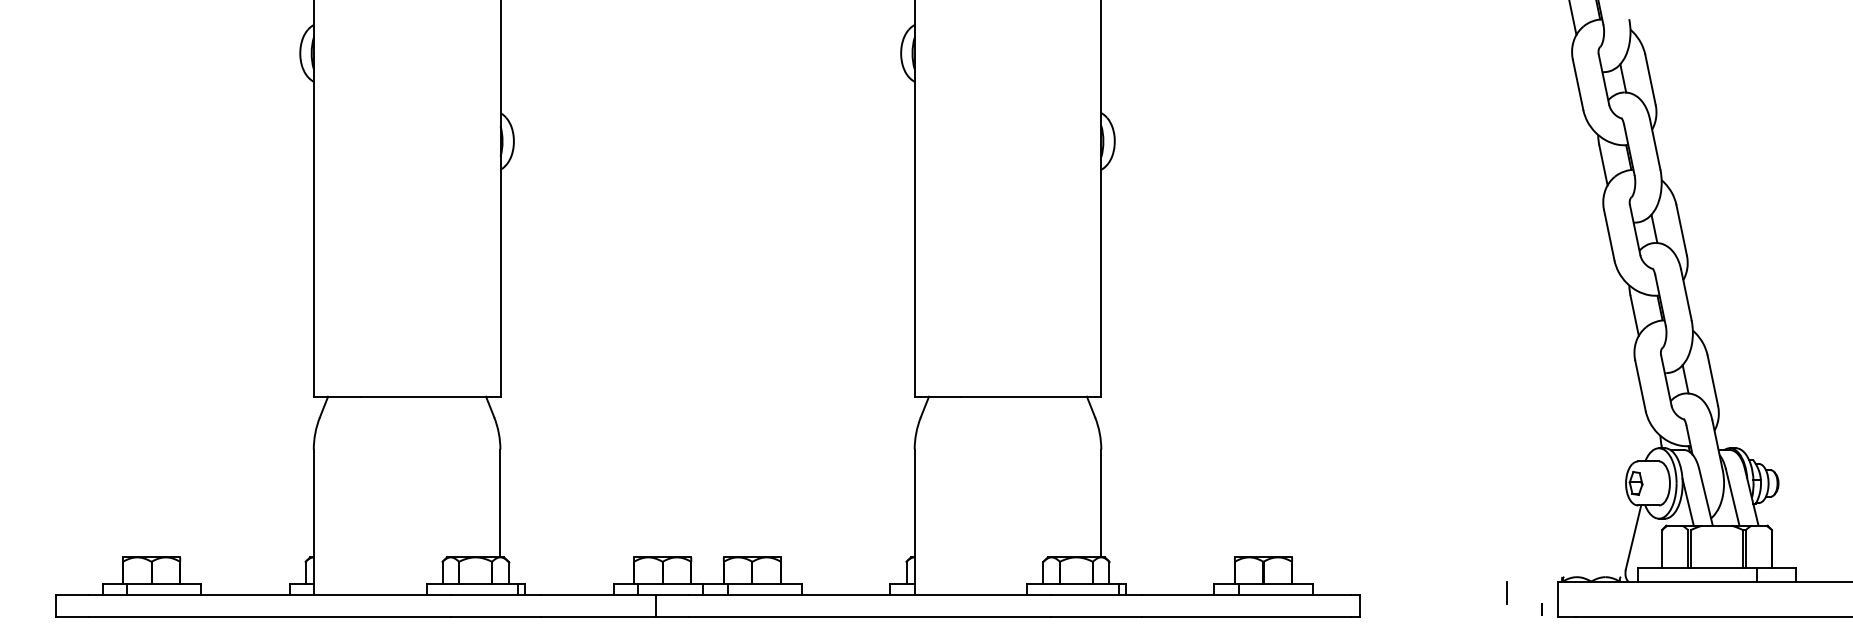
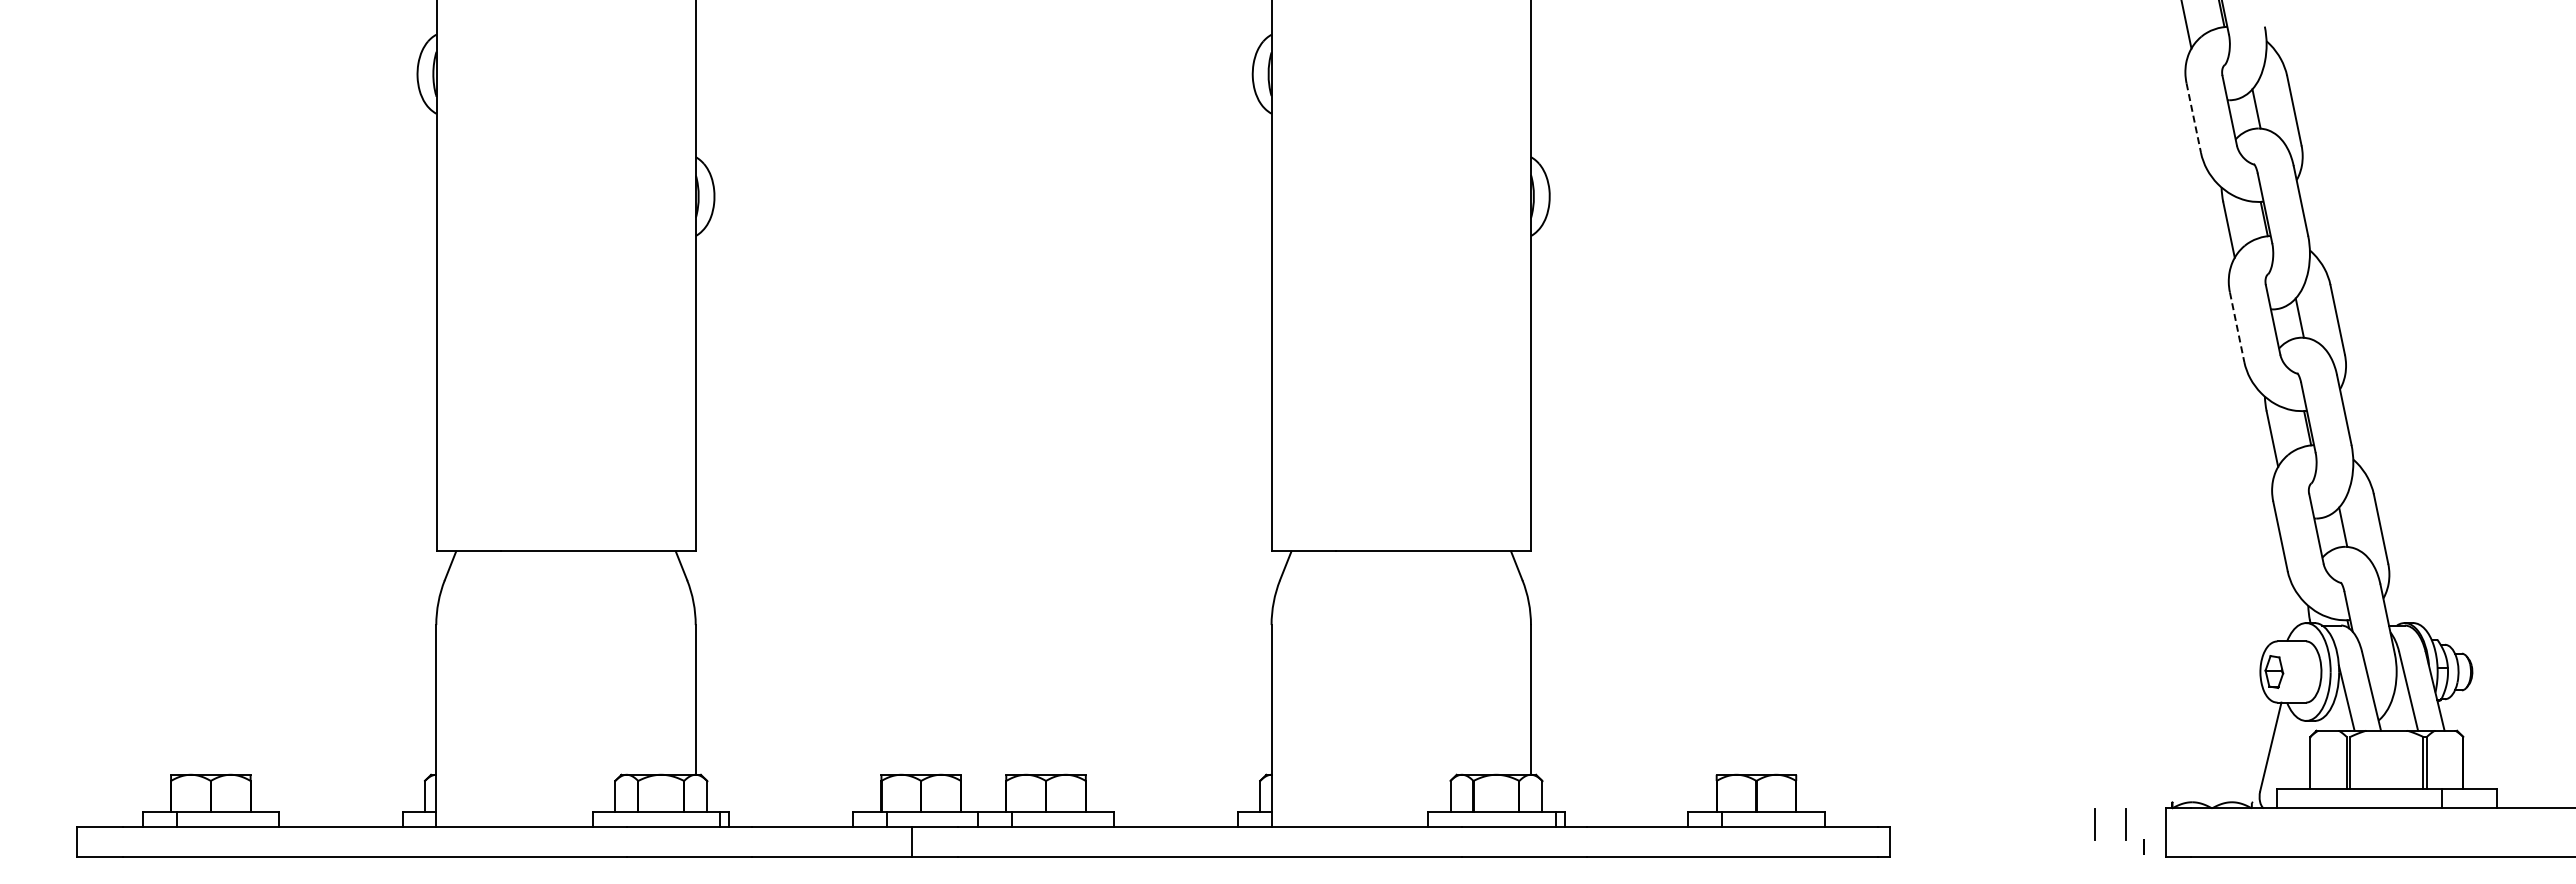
line: (1577, 85) -> (2193, 118), solid -> dashed
line: (1609, 235) -> (2237, 327), solid -> dashed
line: (1528, 593) -> (2125, 824), added

